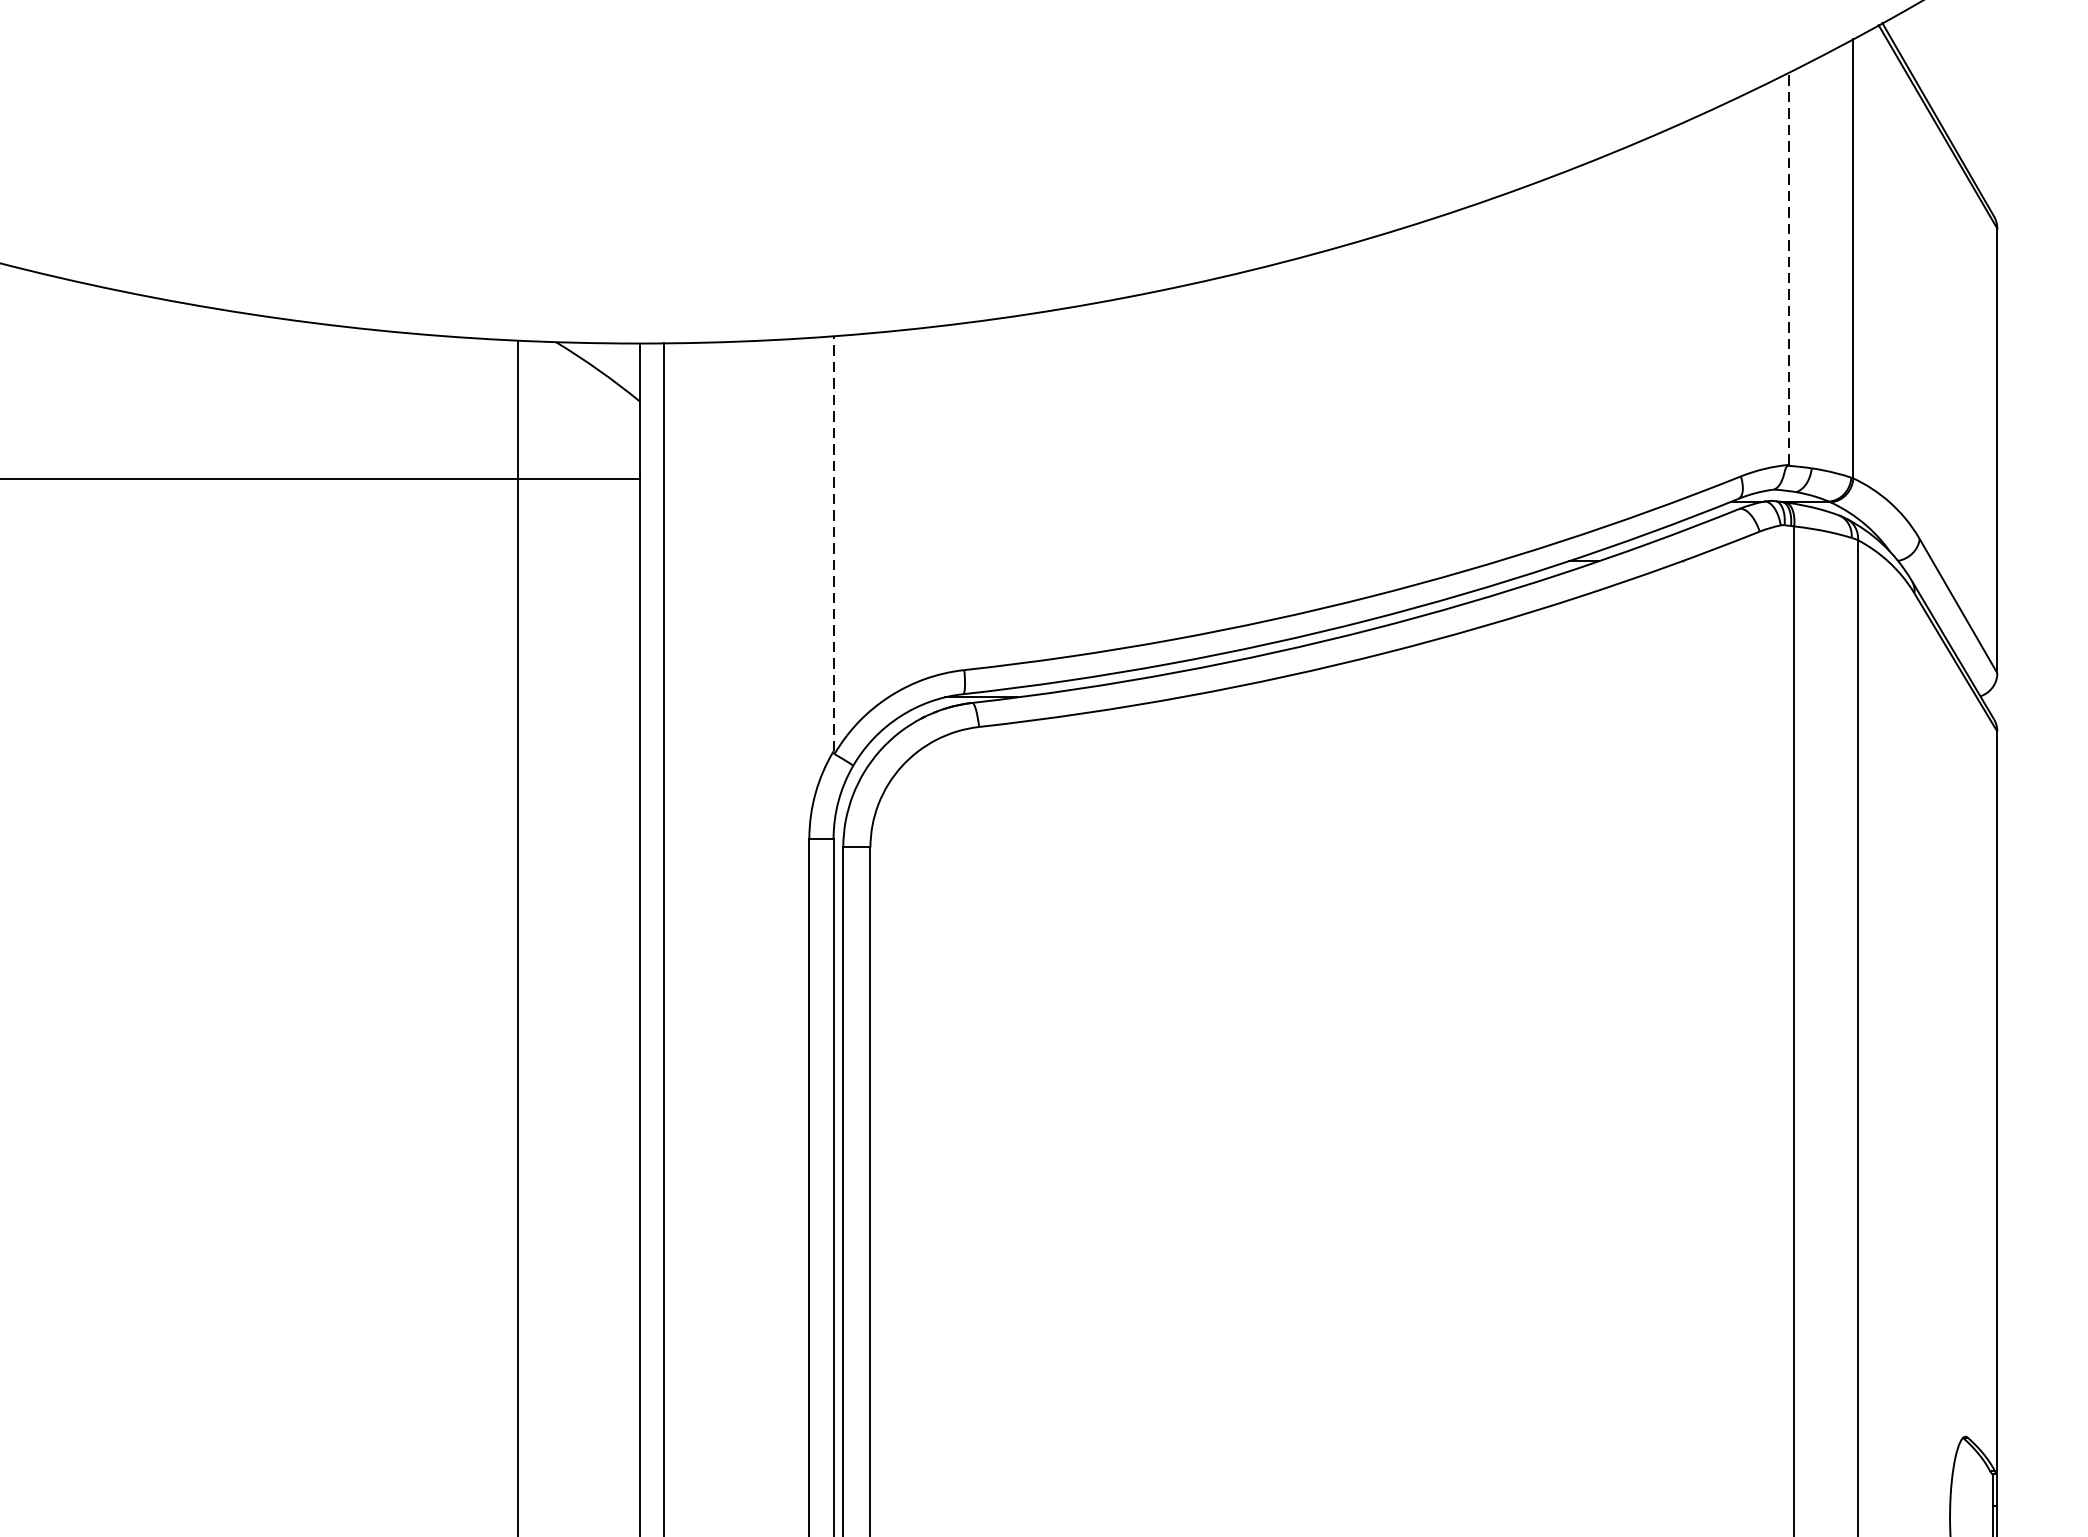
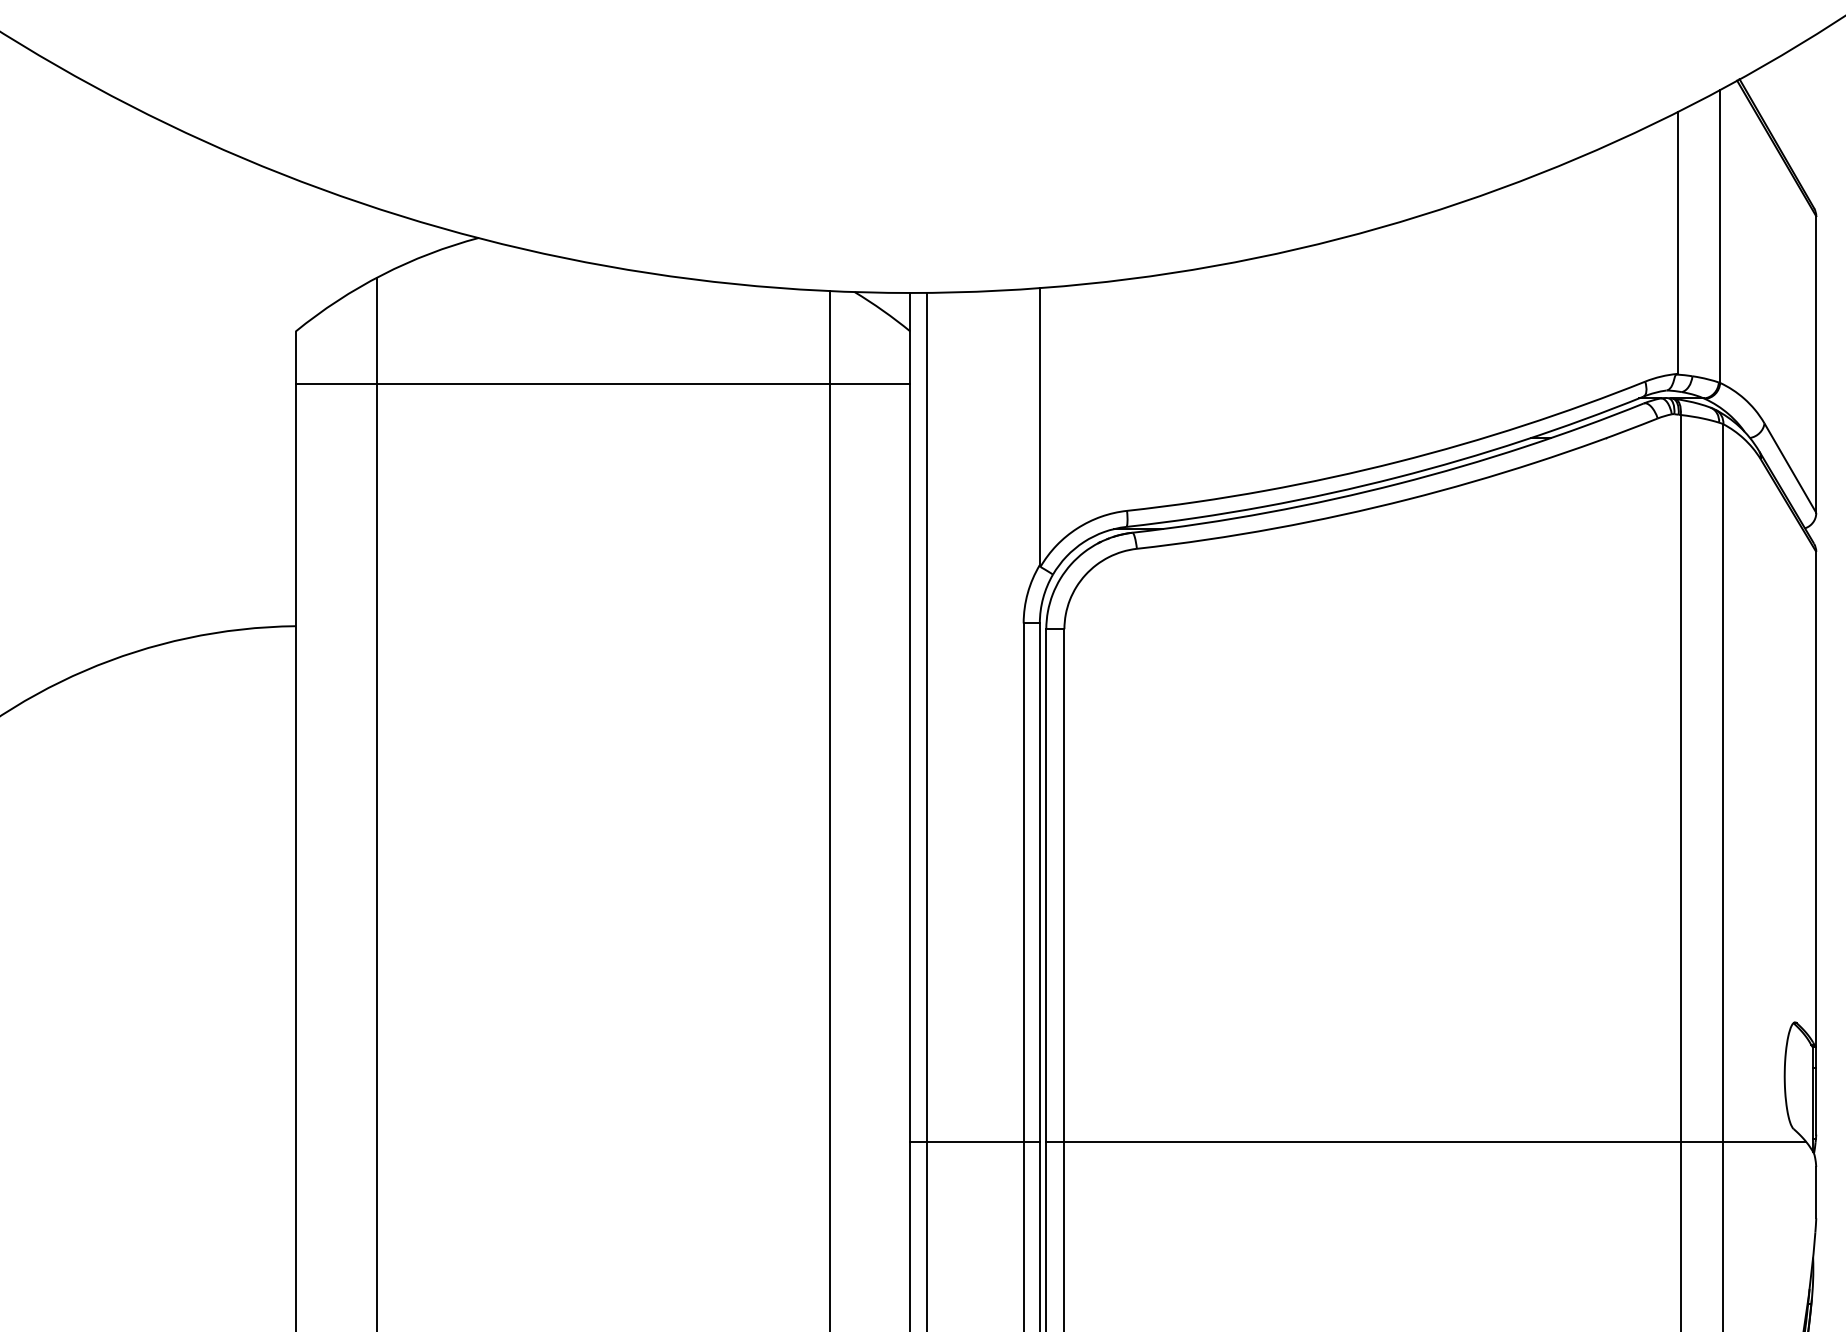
line: (1789, 267) -> (1677, 242), dashed -> solid
line: (833, 543) -> (1039, 426), dashed -> solid

